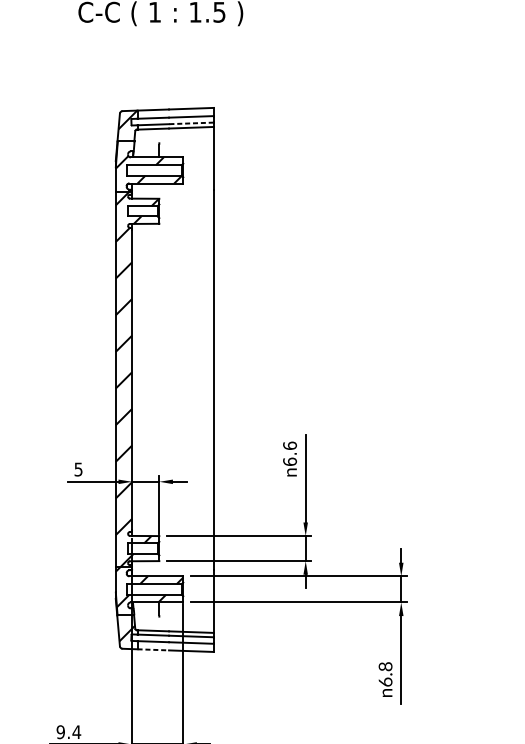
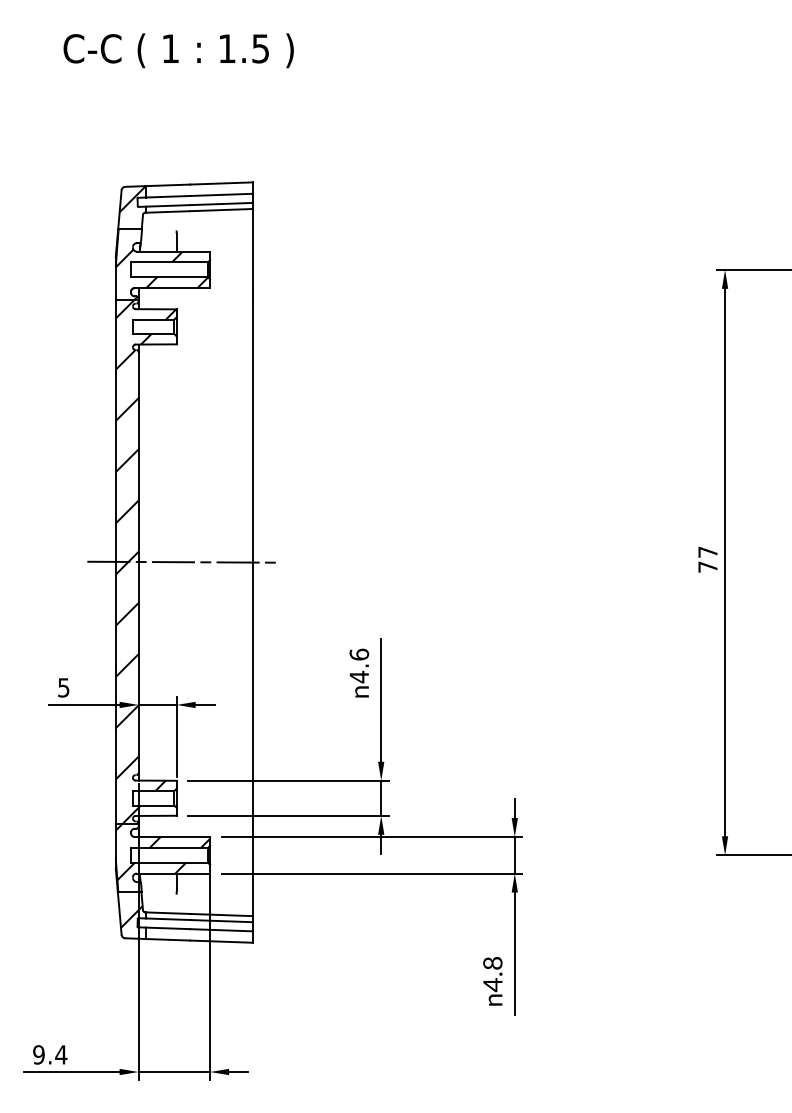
line: (190, 123) -> (220, 204), dashed -> solid
line: (164, 379) -> (184, 561), added
text: (290, 461) -> (359, 676), 6.6 -> 4.6
line: (153, 649) -> (168, 939), dashed -> solid
text: (385, 682) -> (492, 985), 6.8 -> 4.8

